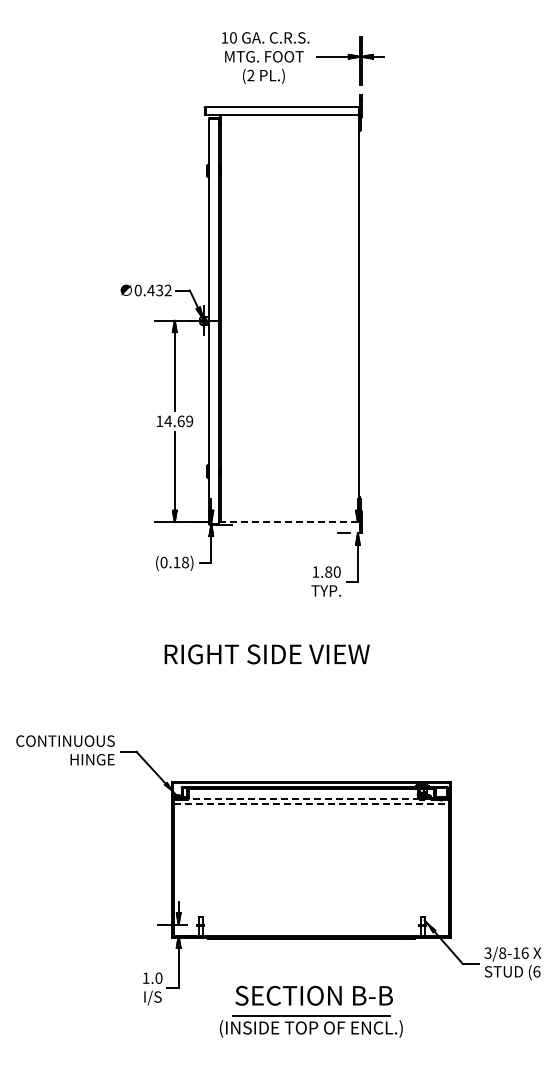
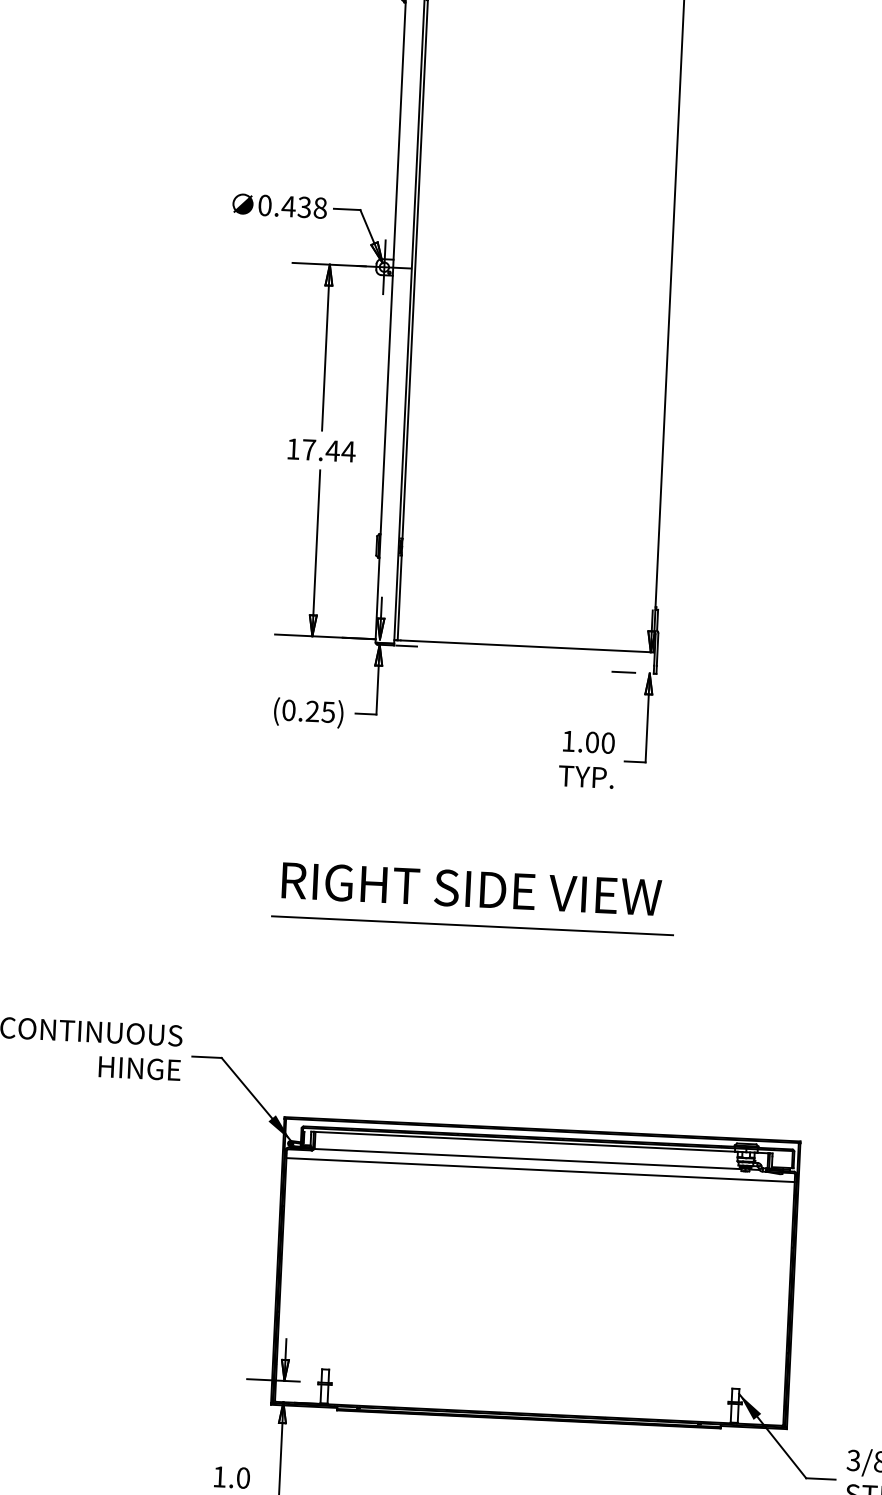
text: (167, 290) -> (319, 207), 0.432 -> 0.438
text: (178, 421) -> (328, 451), 14.69 -> 17.44
line: (290, 521) -> (526, 645), dashed -> solid
text: (180, 562) -> (319, 711), (0.18) -> (0.25)
text: (328, 571) -> (592, 741), 1.80 -> 1.00
line: (268, 673) -> (472, 924), added
line: (304, 798) -> (527, 1158), dashed -> solid
line: (311, 804) -> (540, 1170), dashed -> solid

